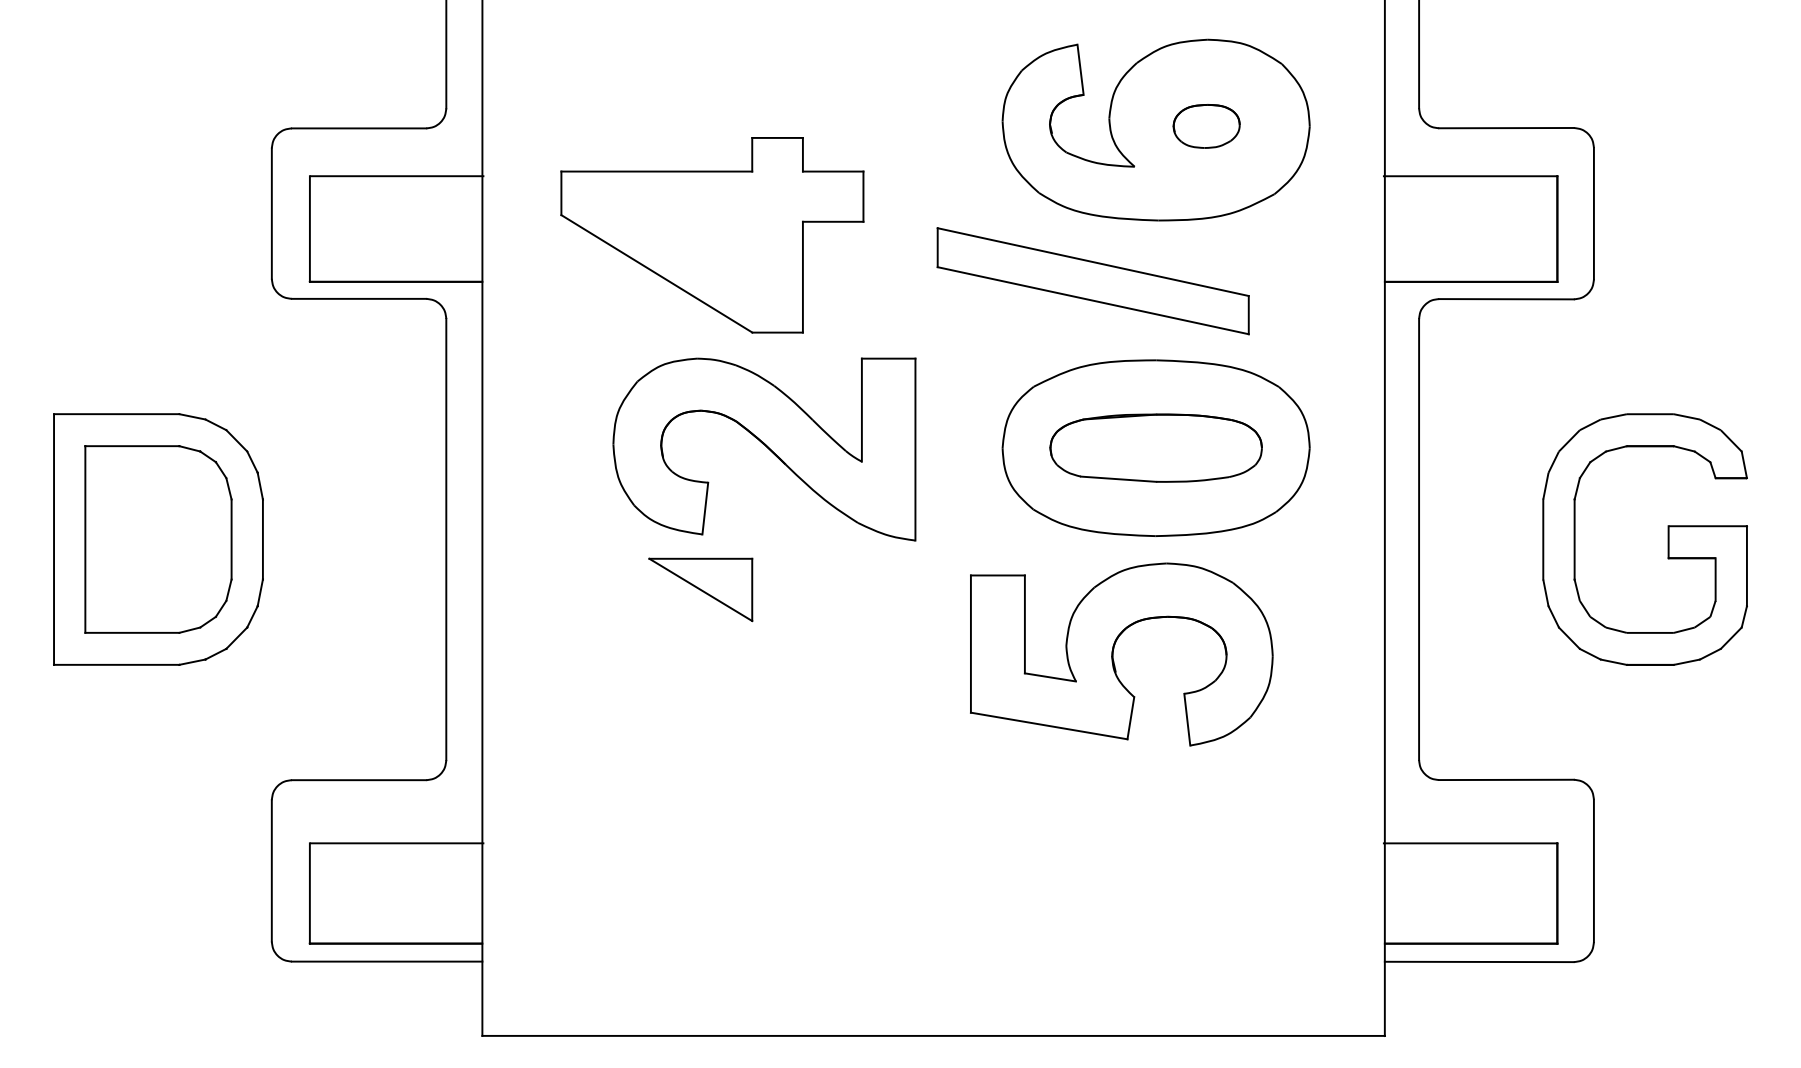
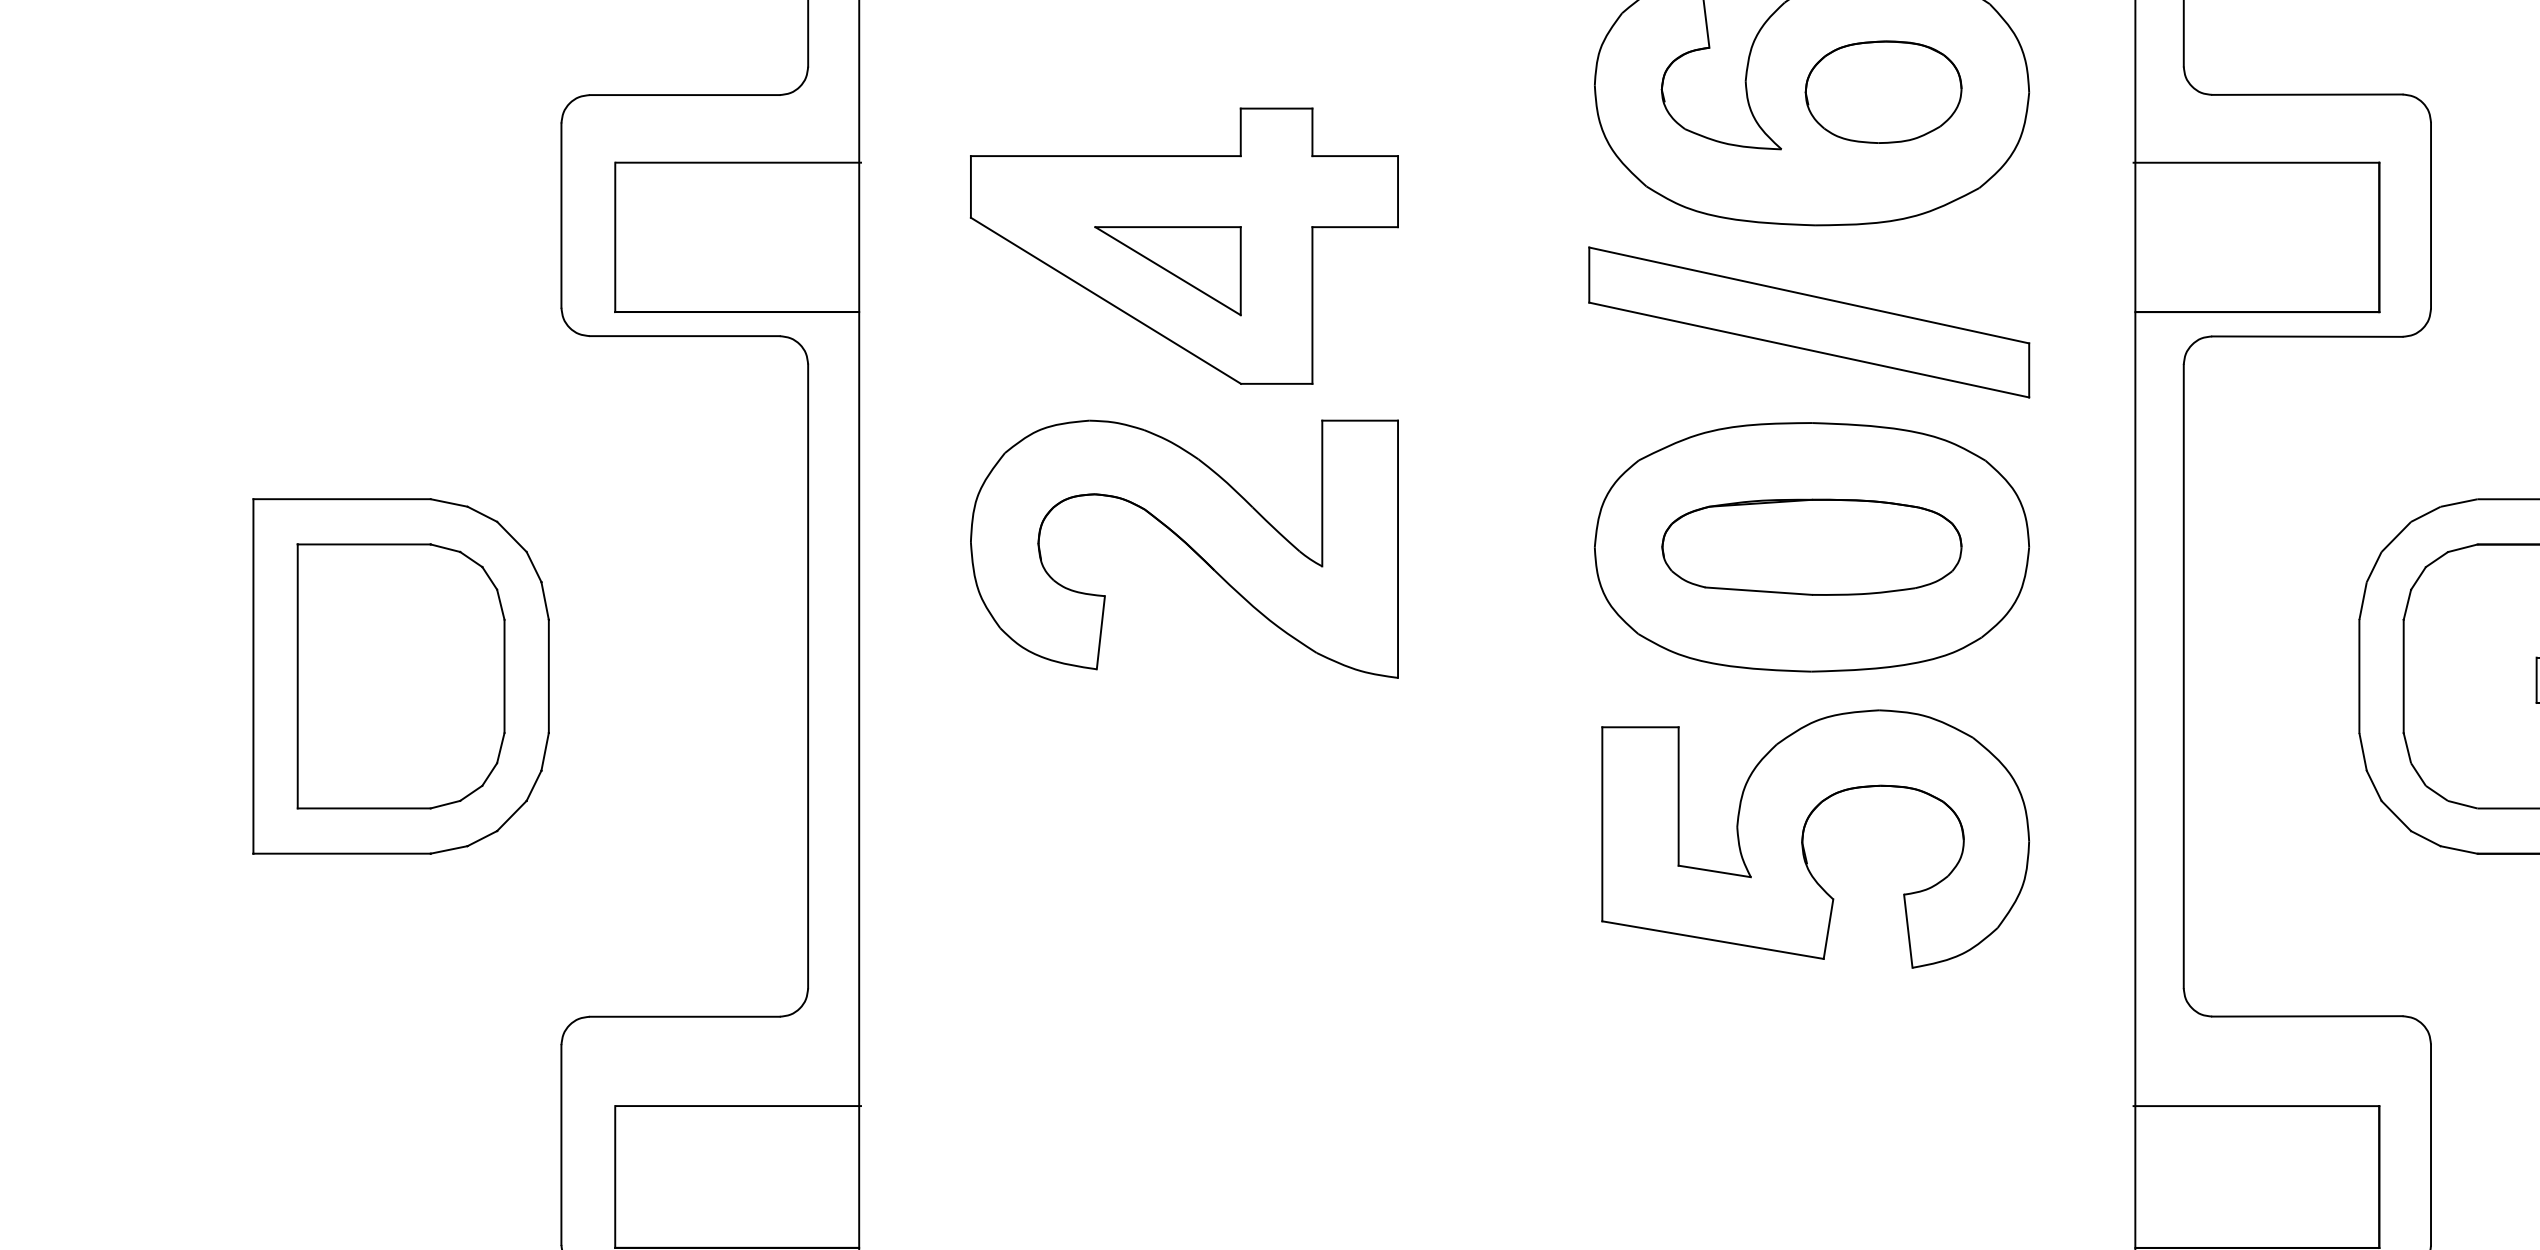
part: (1206, 126) -> (1883, 92), size x1.67
part: (1092, 281) -> (1808, 322), moved
part: (764, 449) -> (1184, 549), moved
part: (700, 589) -> (1167, 270), moved
part: (1113, 654) -> (1803, 839), moved

